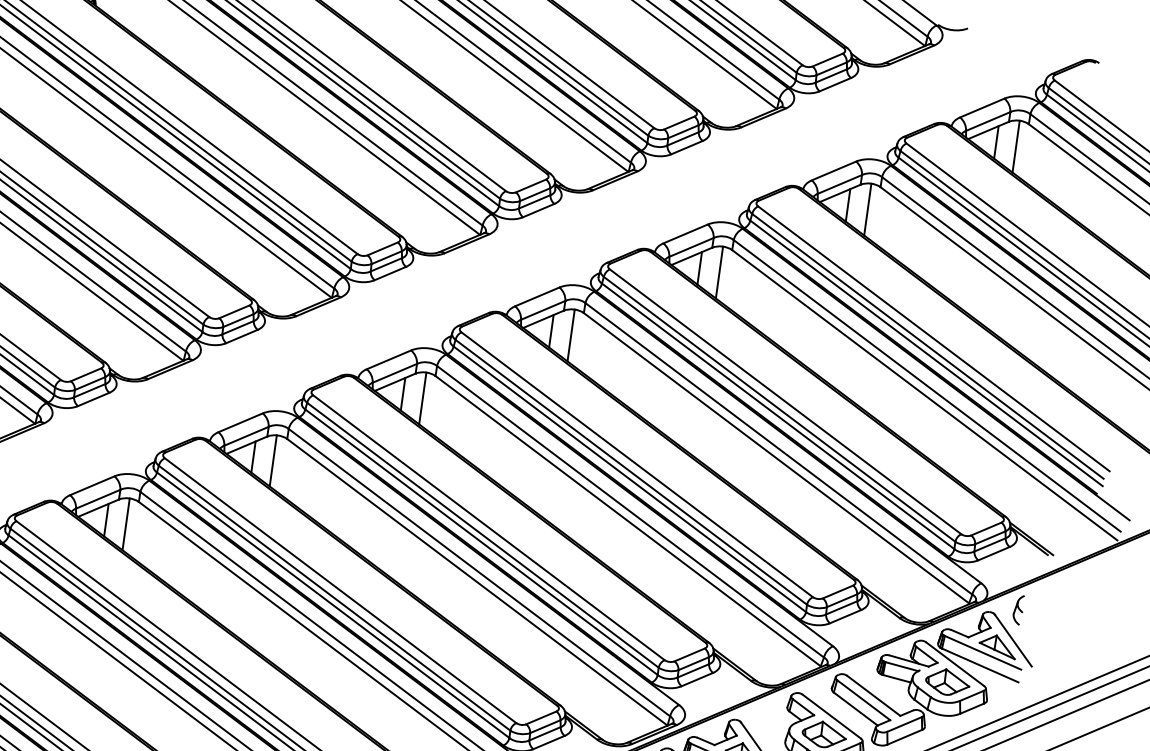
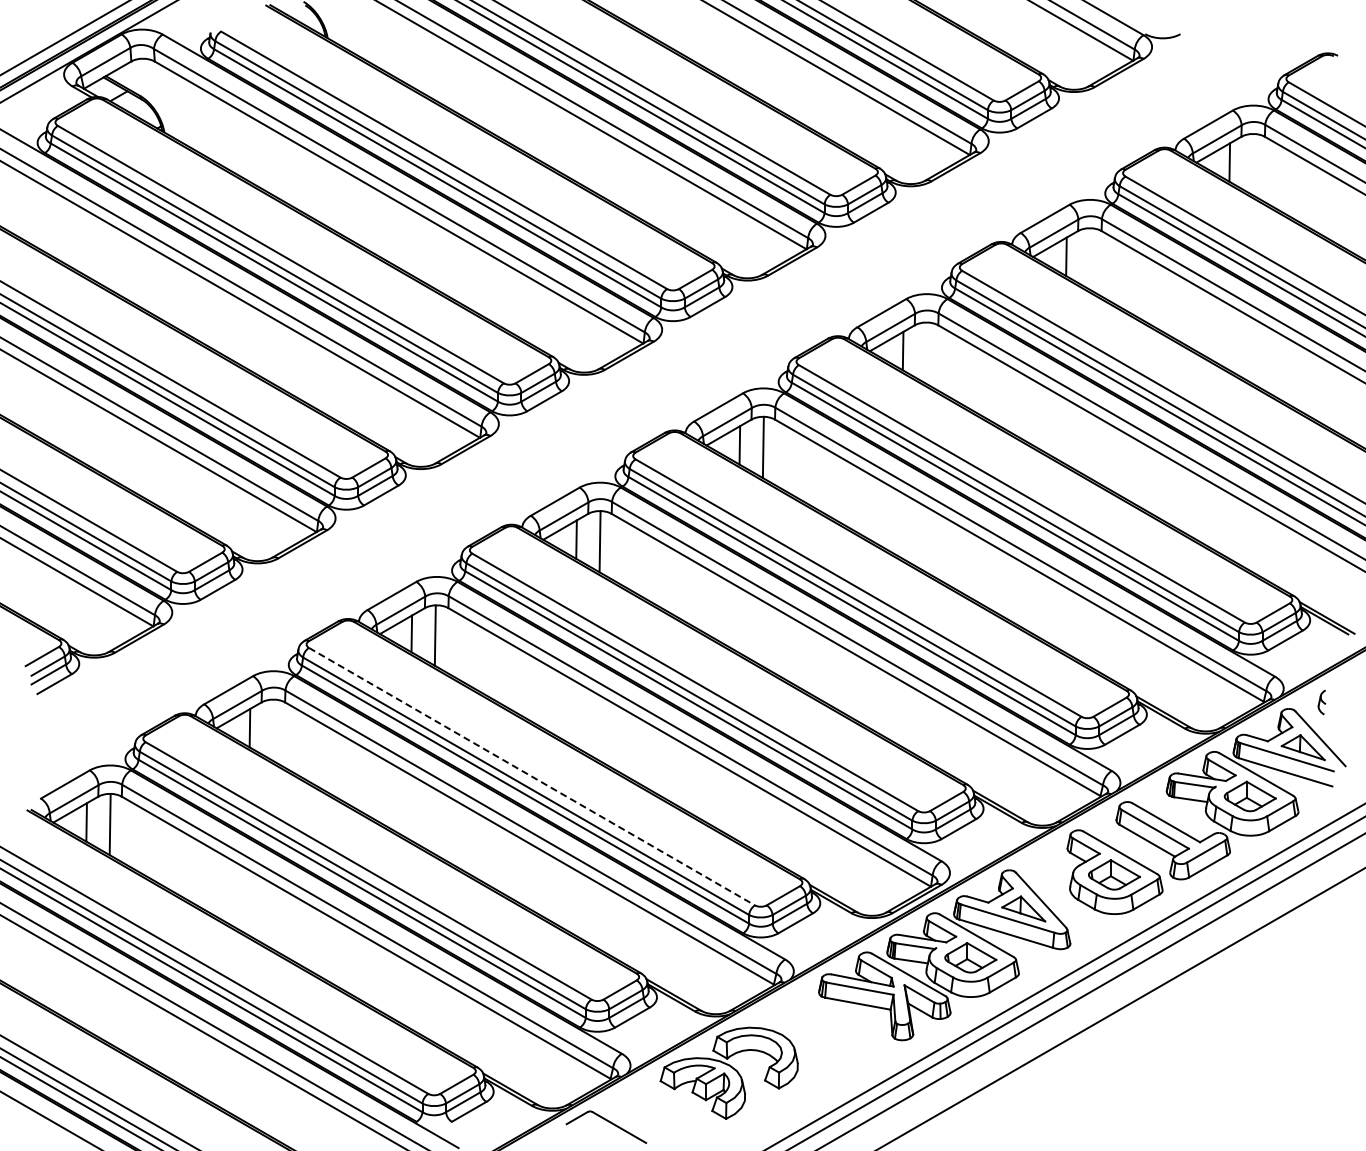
line: (1015, 146) -> (1252, 164), removed
line: (867, 209) -> (1089, 258), removed
line: (719, 271) -> (926, 352), removed
line: (126, 523) -> (273, 729), removed
line: (341, 590) -> (532, 776), solid -> dashed
part: (1017, 609) -> (1321, 702), size x0.7

